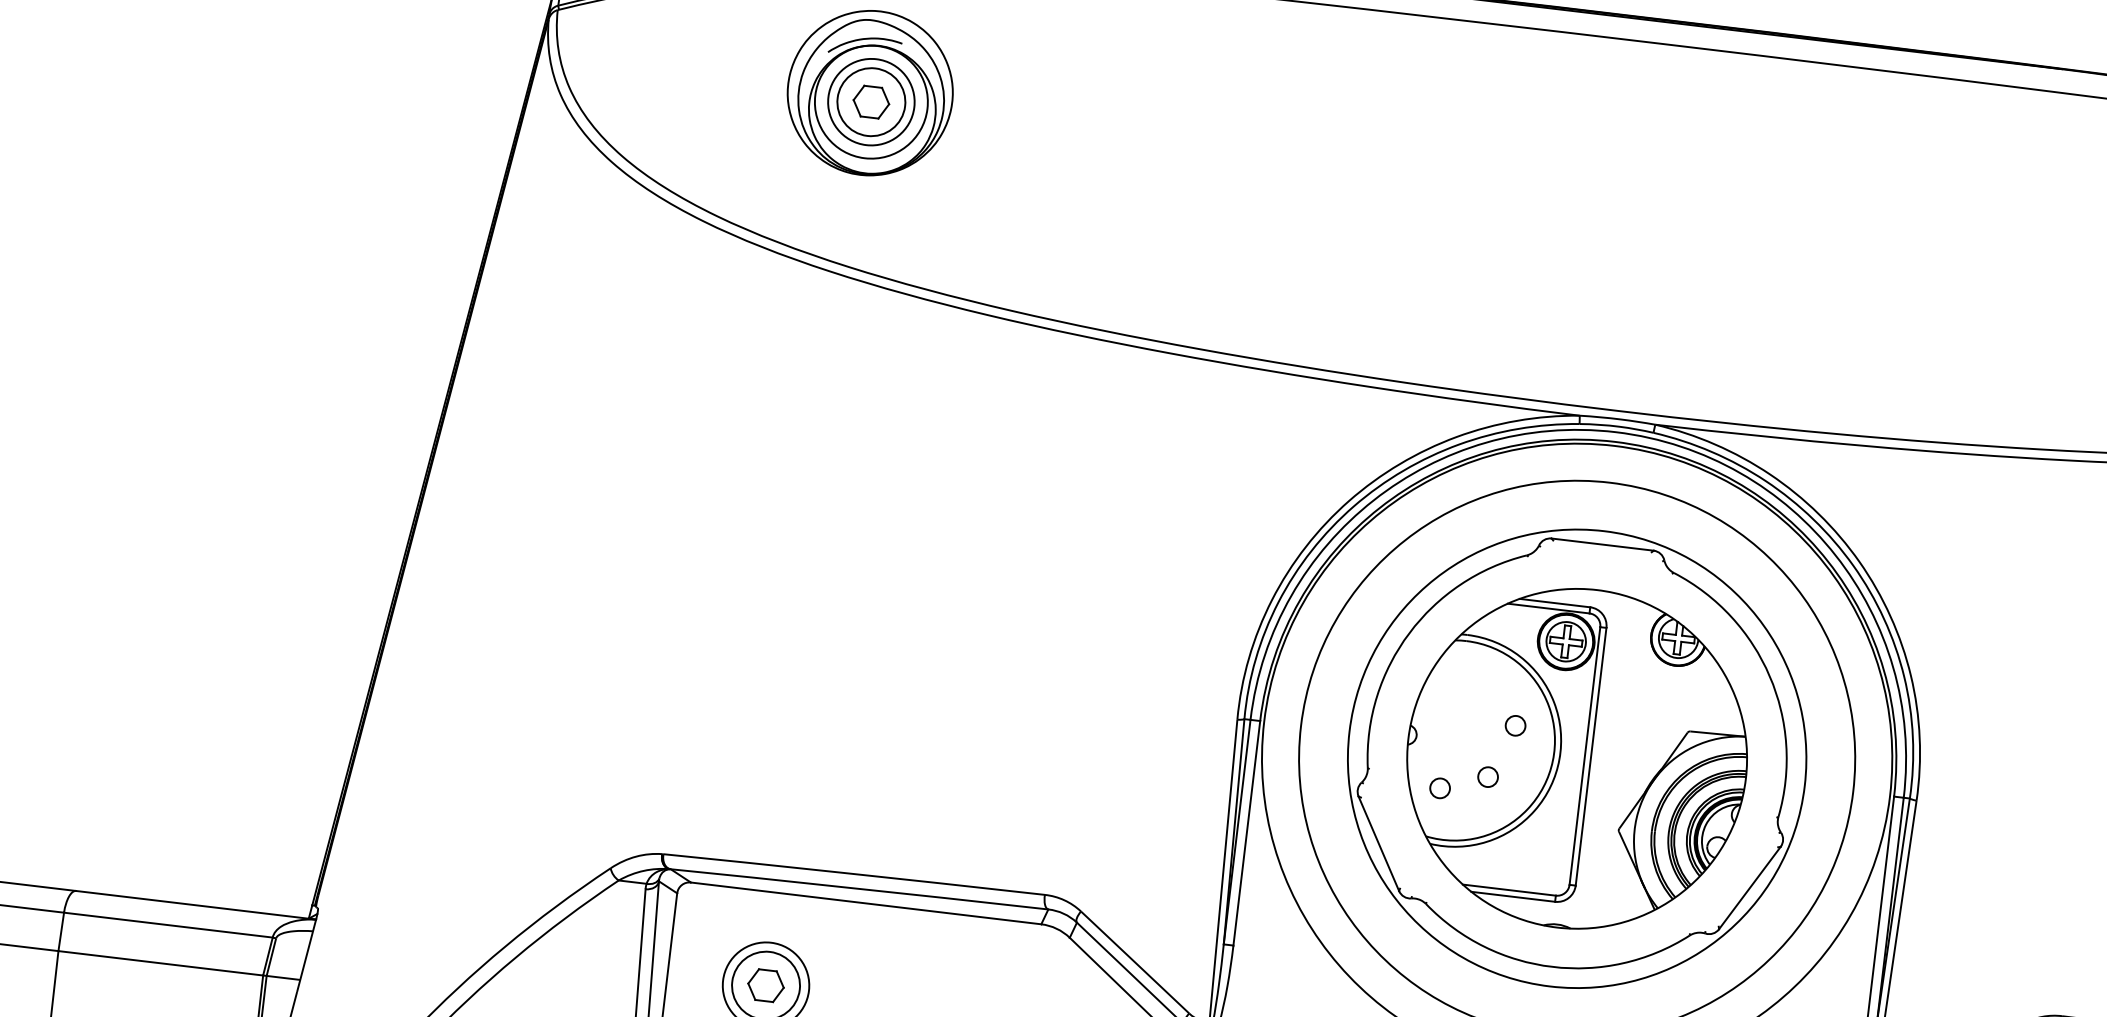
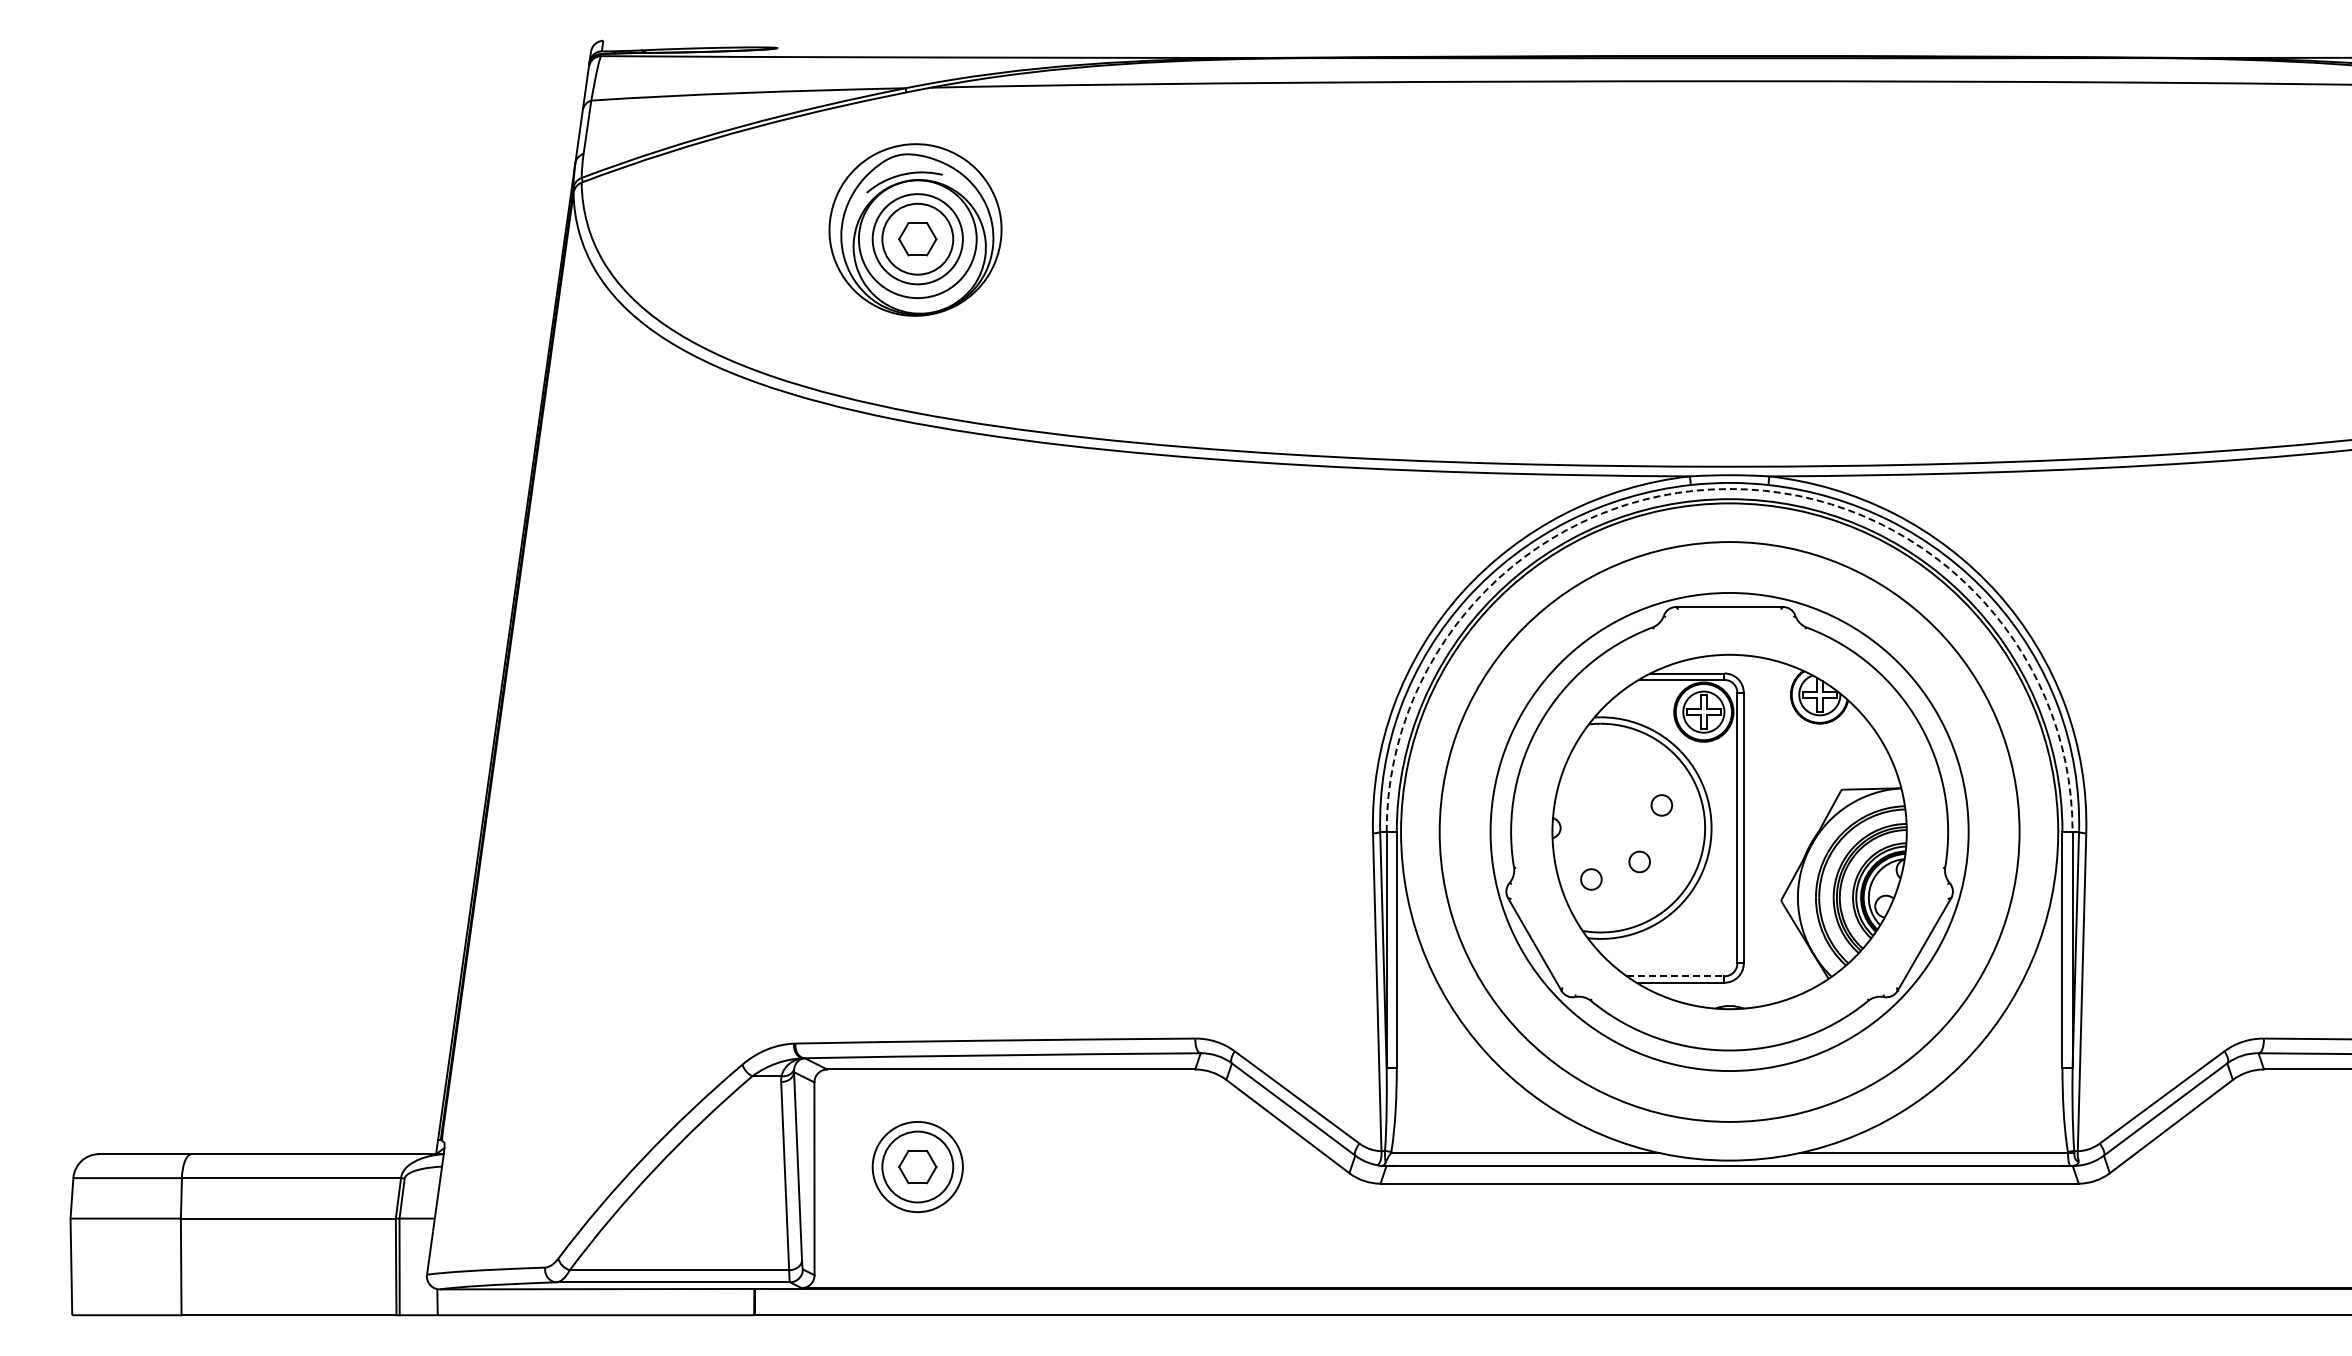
arc: (1615, 432) -> (1729, 489), solid -> dashed
line: (1509, 890) -> (1675, 976), solid -> dashed

